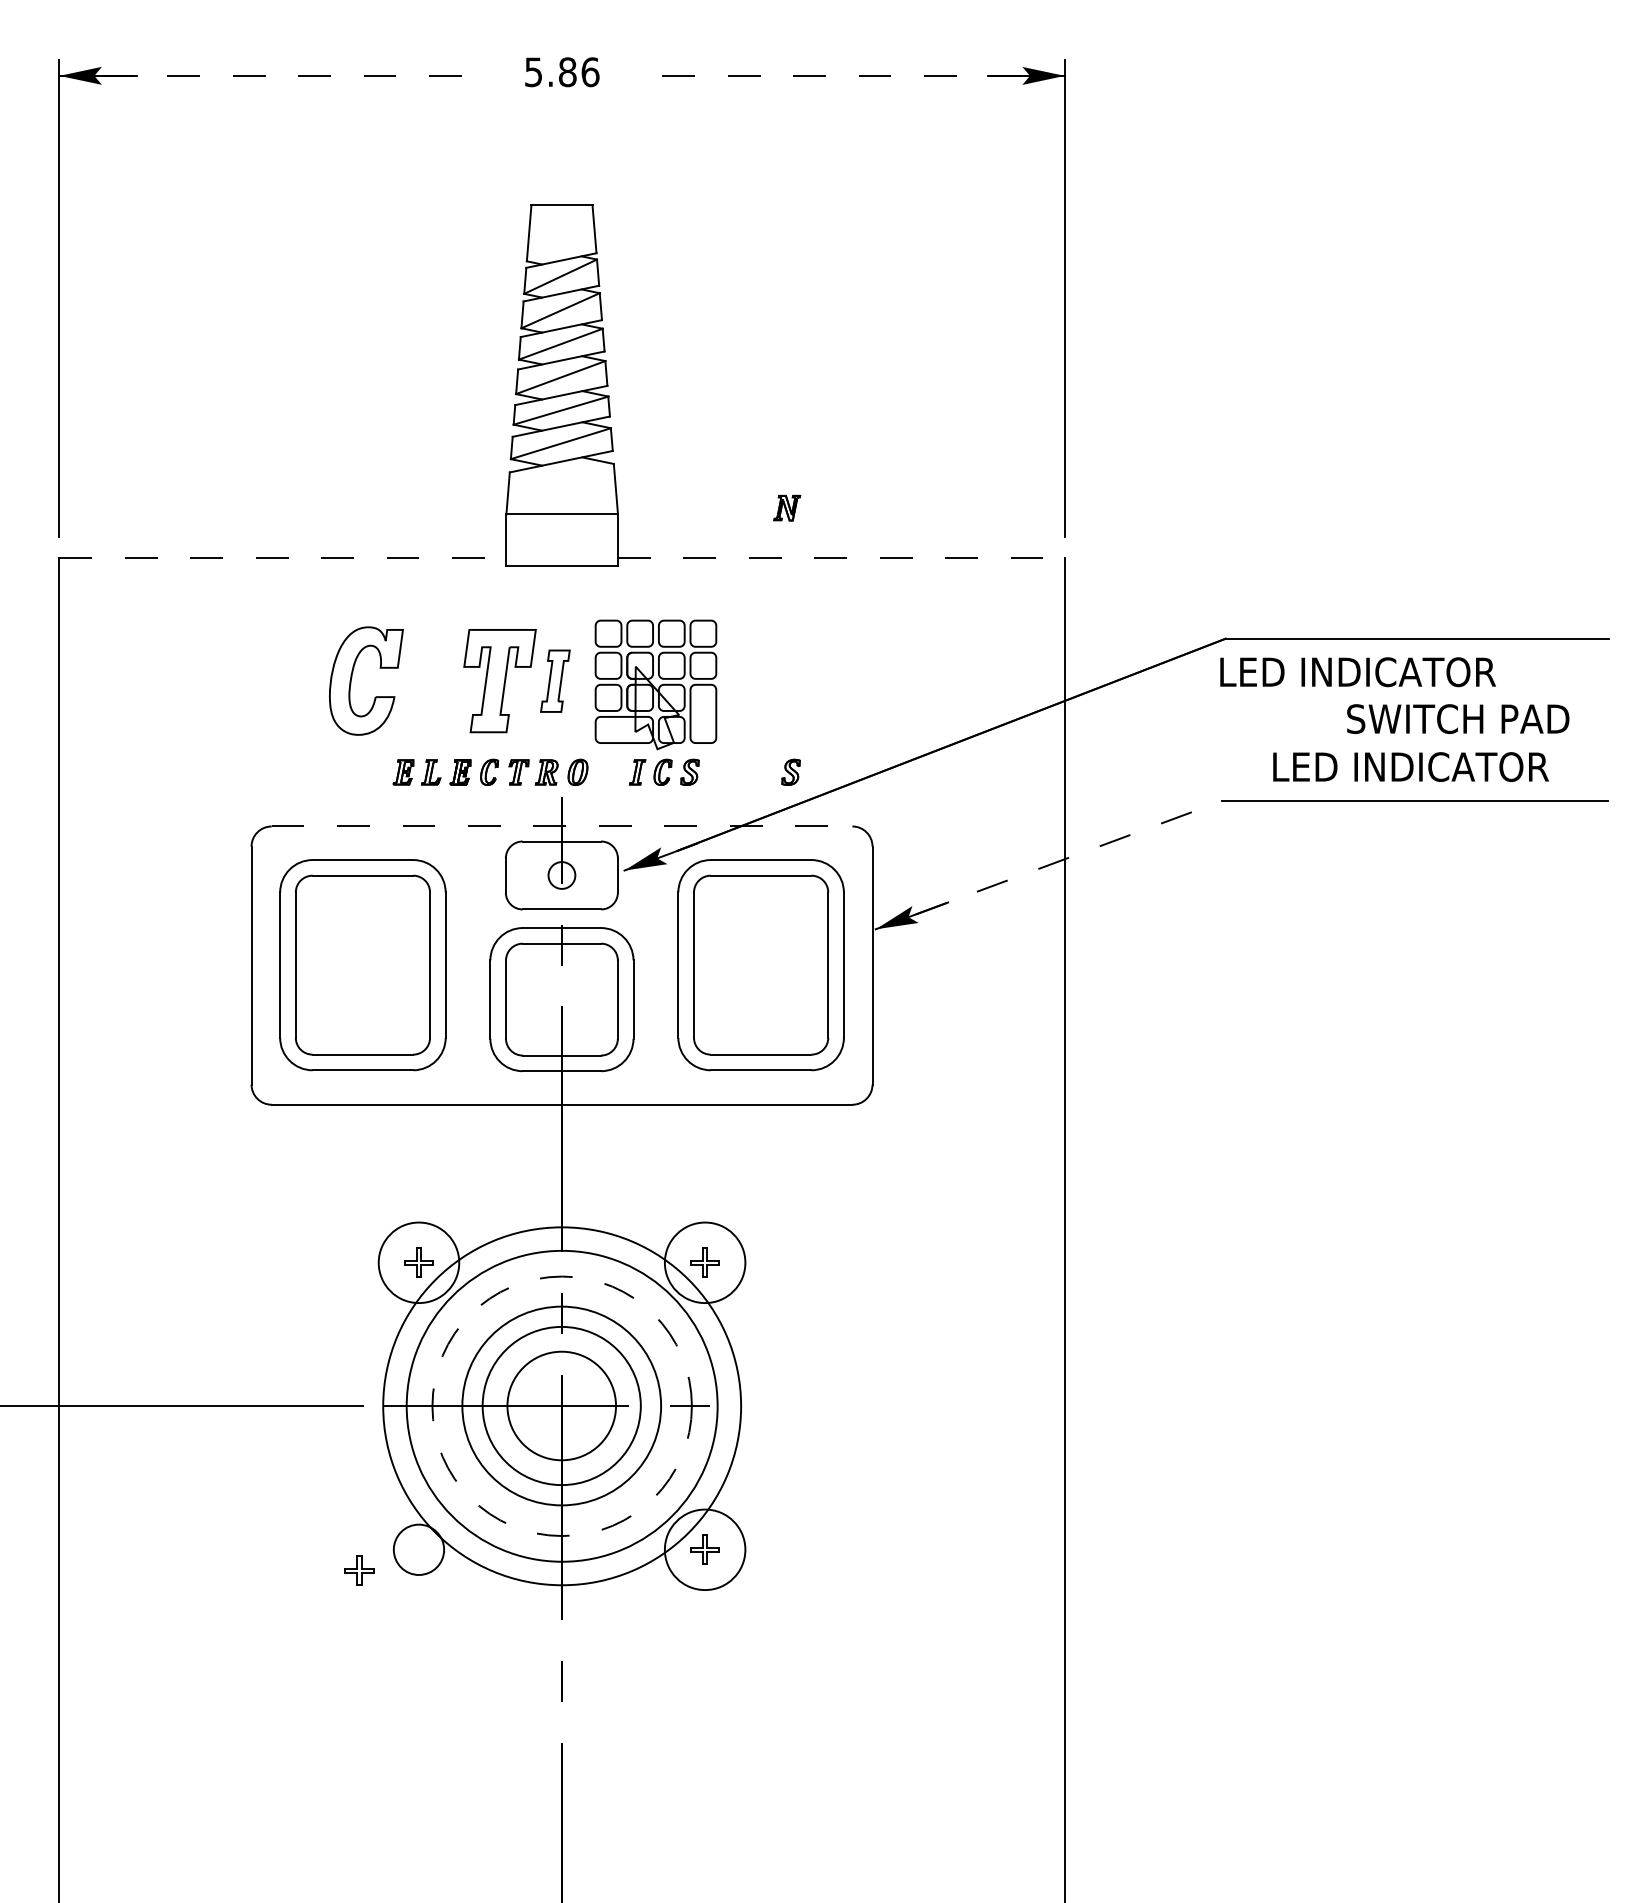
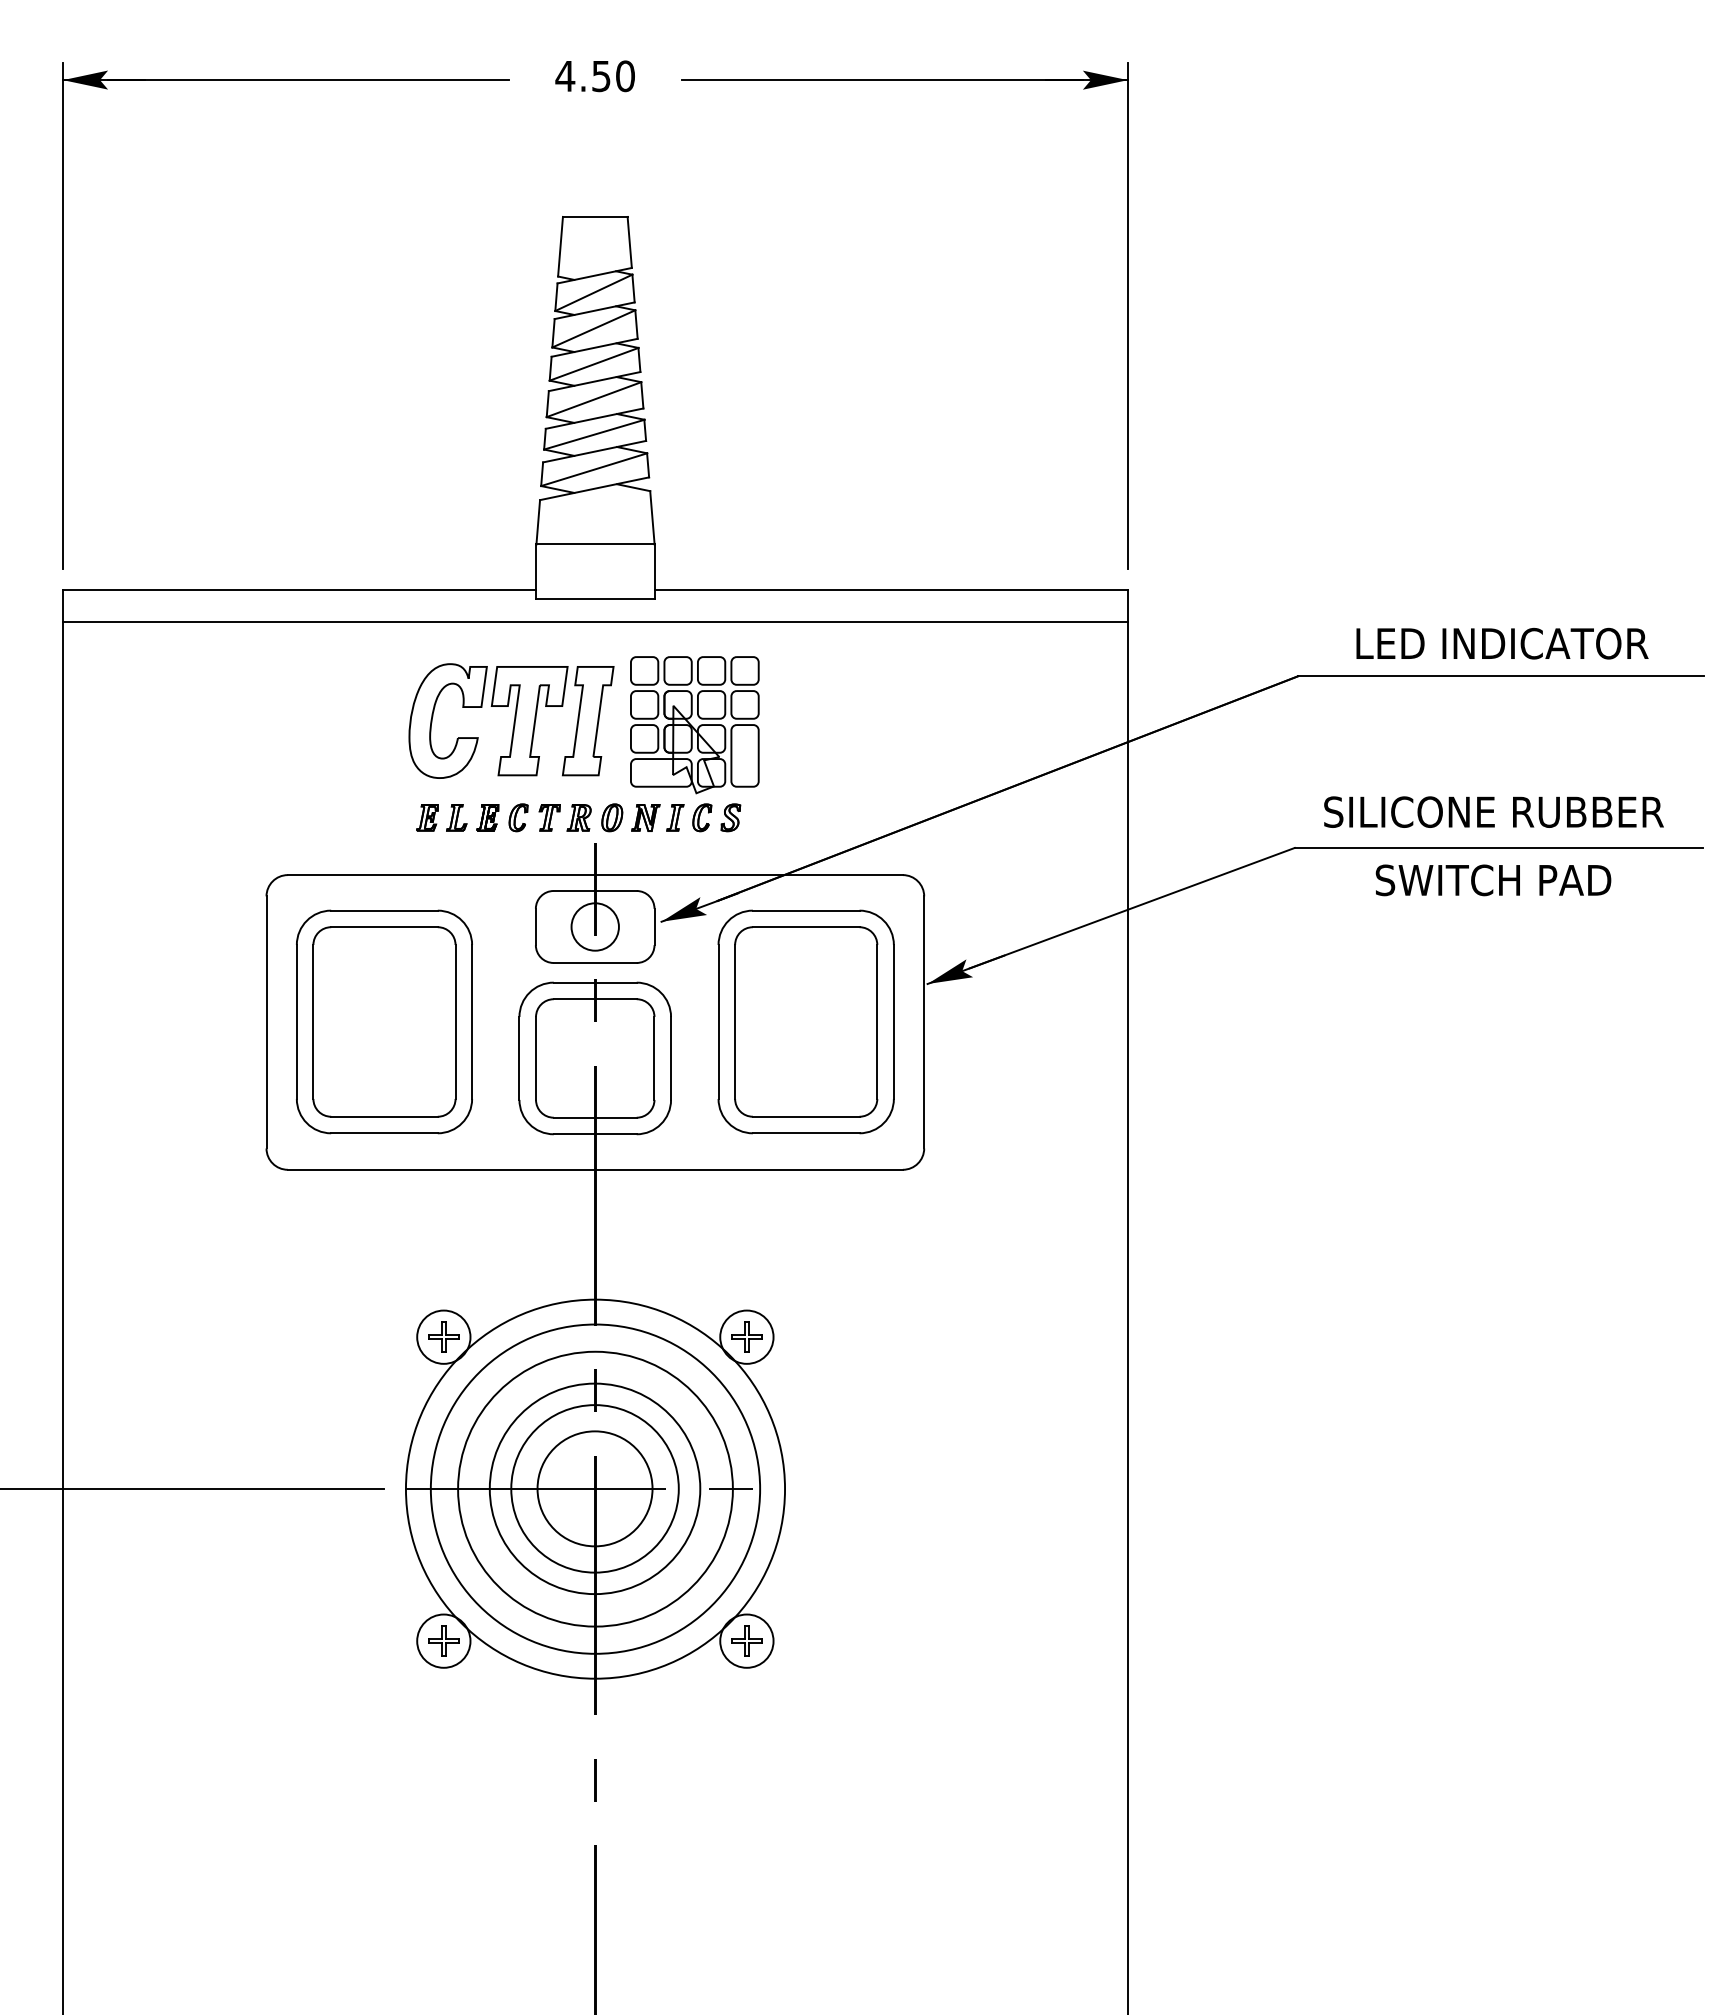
text: (562, 72) -> (595, 76), 5.86 -> 4.50
line: (291, 76) -> (308, 80), dashed -> solid
line: (833, 76) -> (882, 80), dashed -> solid
part: (786, 507) -> (645, 817), moved
line: (282, 557) -> (299, 590), dashed -> solid
line: (841, 557) -> (891, 590), dashed -> solid
line: (562, 587) -> (595, 622), added
text: (1358, 672) -> (1502, 643), moved
part: (352, 676) -> (433, 716), moved
part: (555, 681) -> (588, 721), size x1.67
text: (1458, 719) -> (1493, 880), moved
text: (1410, 766) -> (1493, 811), LED INDICATOR -> SILICONE RUBBER
part: (790, 772) -> (837, 817), removed
line: (562, 826) -> (595, 875), dashed -> solid
line: (1069, 857) -> (1132, 907), dashed -> solid
circle: (561, 875) -> (594, 926), size x1.67
circle: (418, 1262) -> (443, 1336), size x0.62
circle: (704, 1262) -> (746, 1336), size x0.62
circle: (562, 1405) -> (595, 1488), dashed -> solid
circle: (704, 1549) -> (746, 1640), size x0.62
part: (359, 1569) -> (443, 1640), moved

